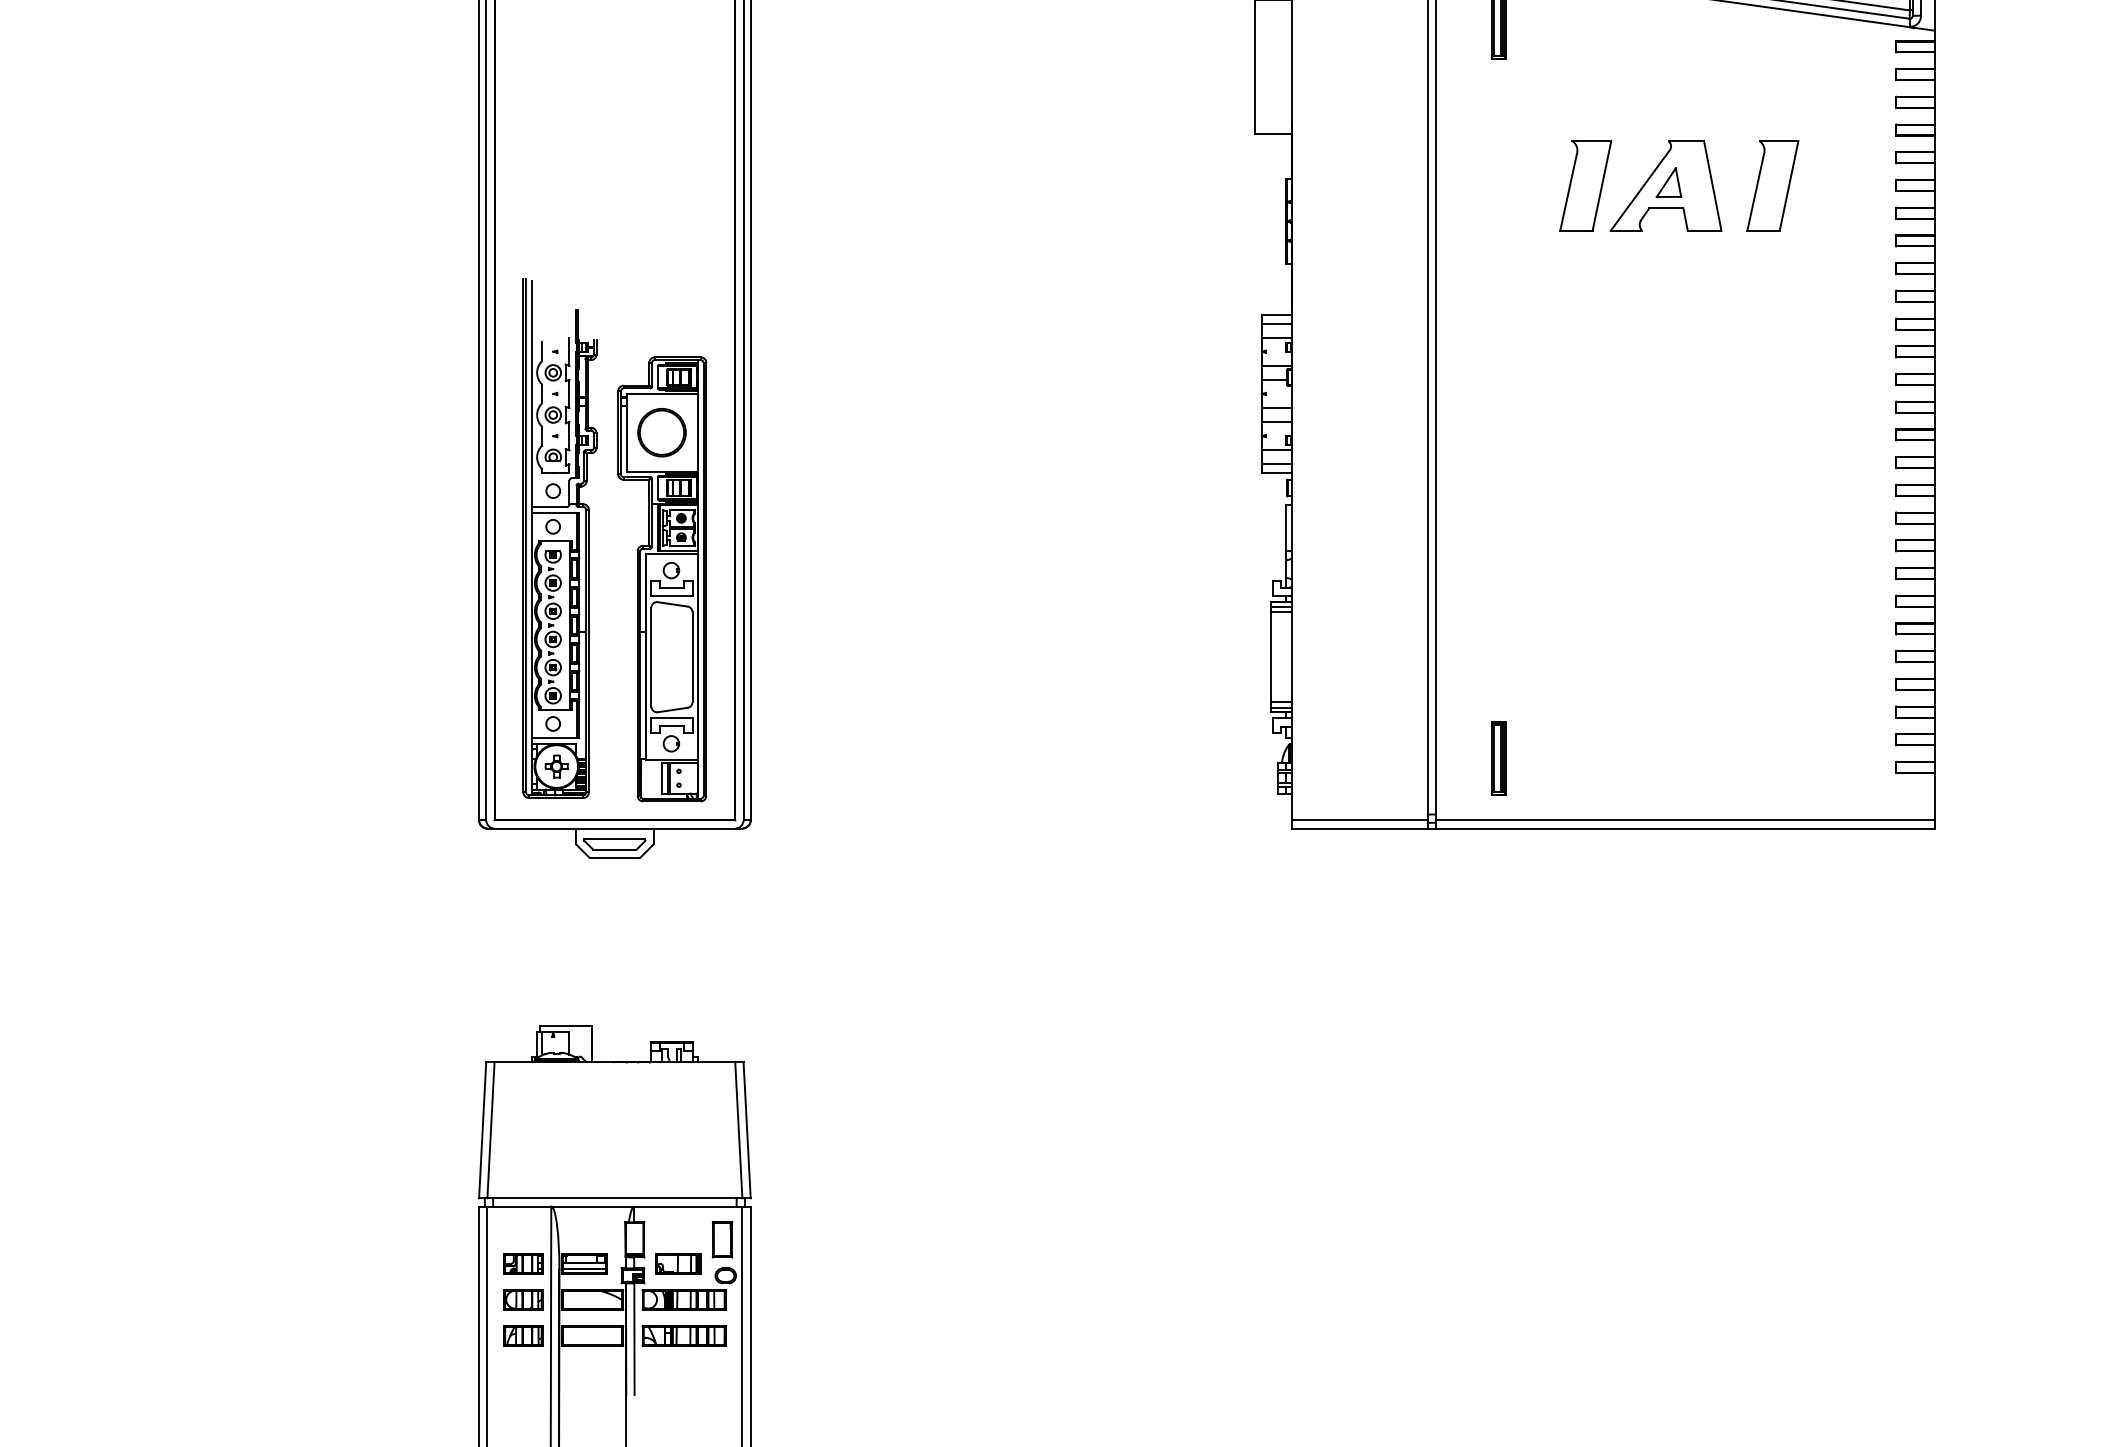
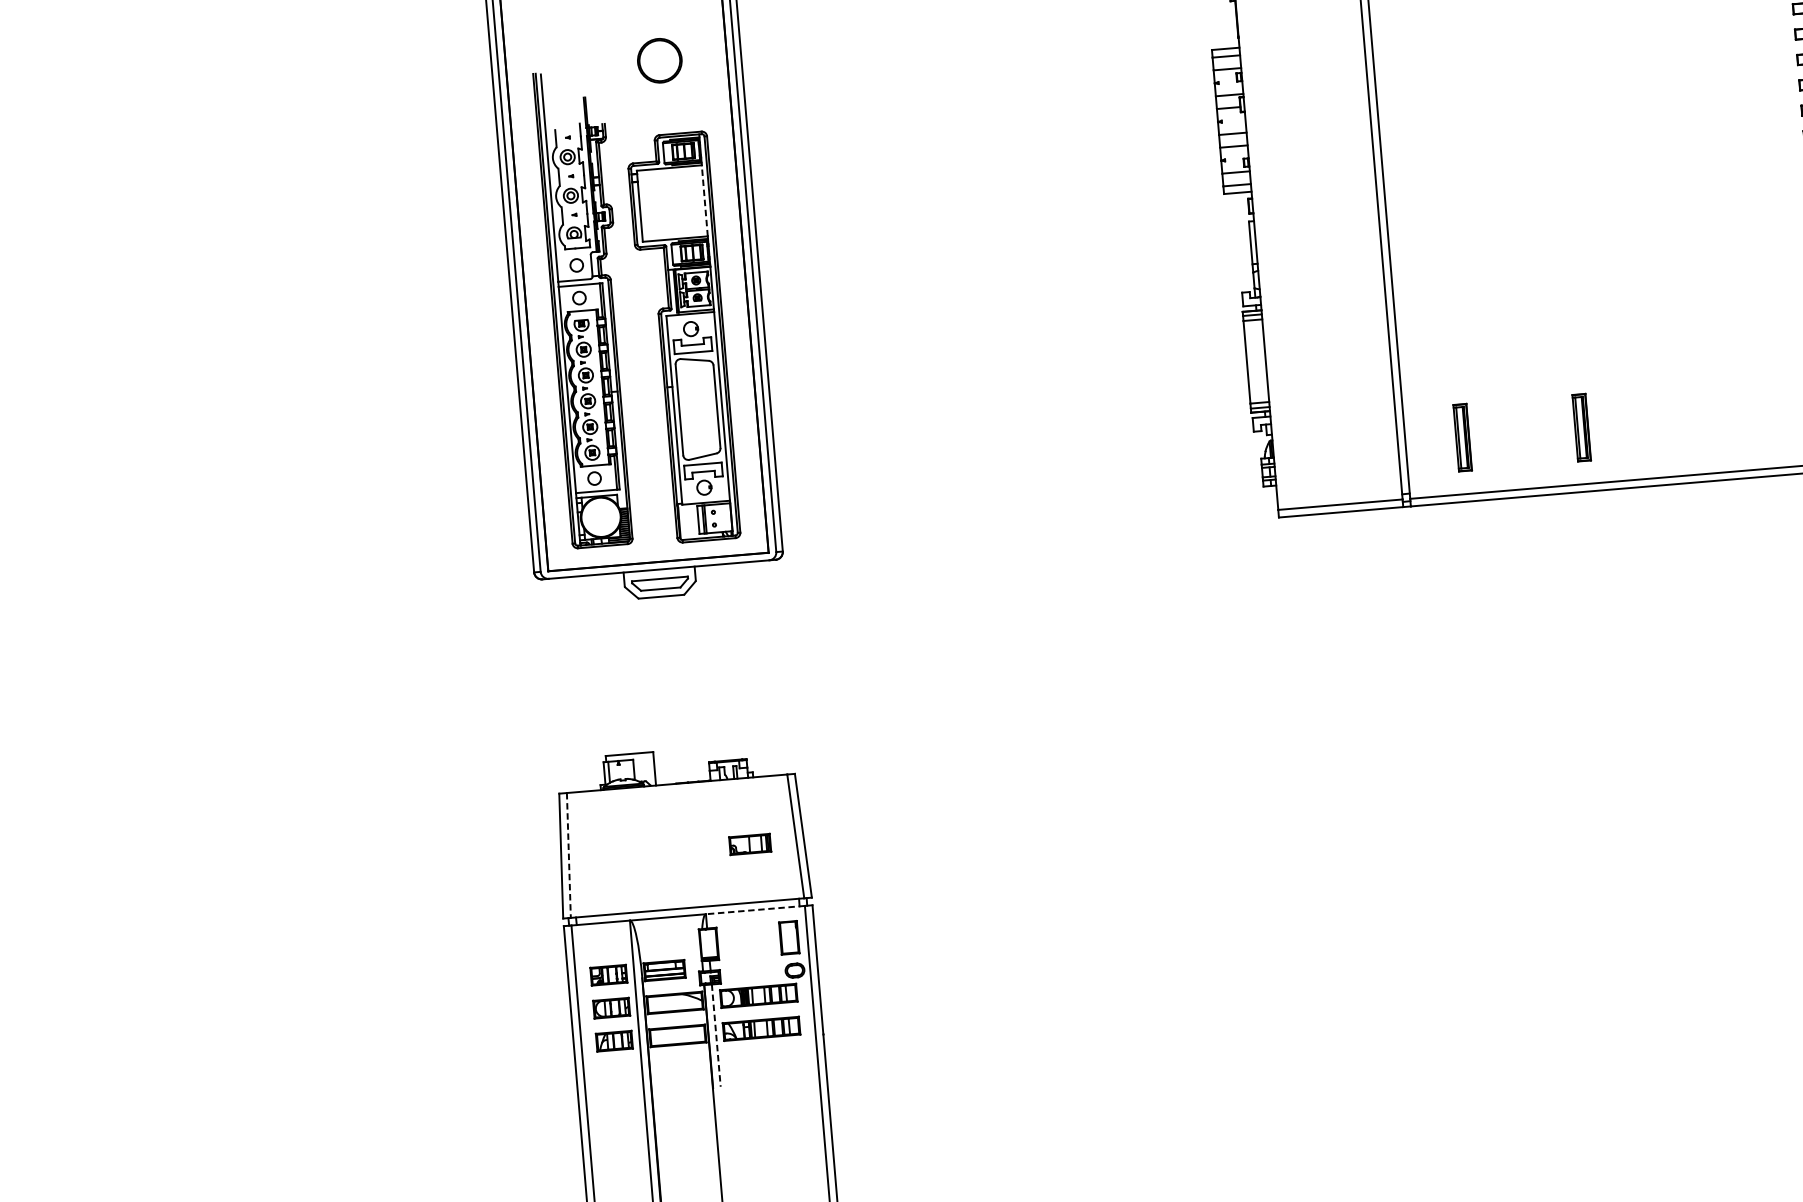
part: (661, 432) -> (659, 60), moved
line: (698, 432) -> (705, 200), solid -> dashed
part: (1628, 758) -> (1581, 427), added
part: (556, 766) -> (600, 517), removed
line: (490, 1130) -> (568, 855), solid -> dashed
line: (687, 1206) -> (754, 910), solid -> dashed
part: (678, 1263) -> (750, 844), moved
line: (634, 1339) -> (716, 1035), solid -> dashed

